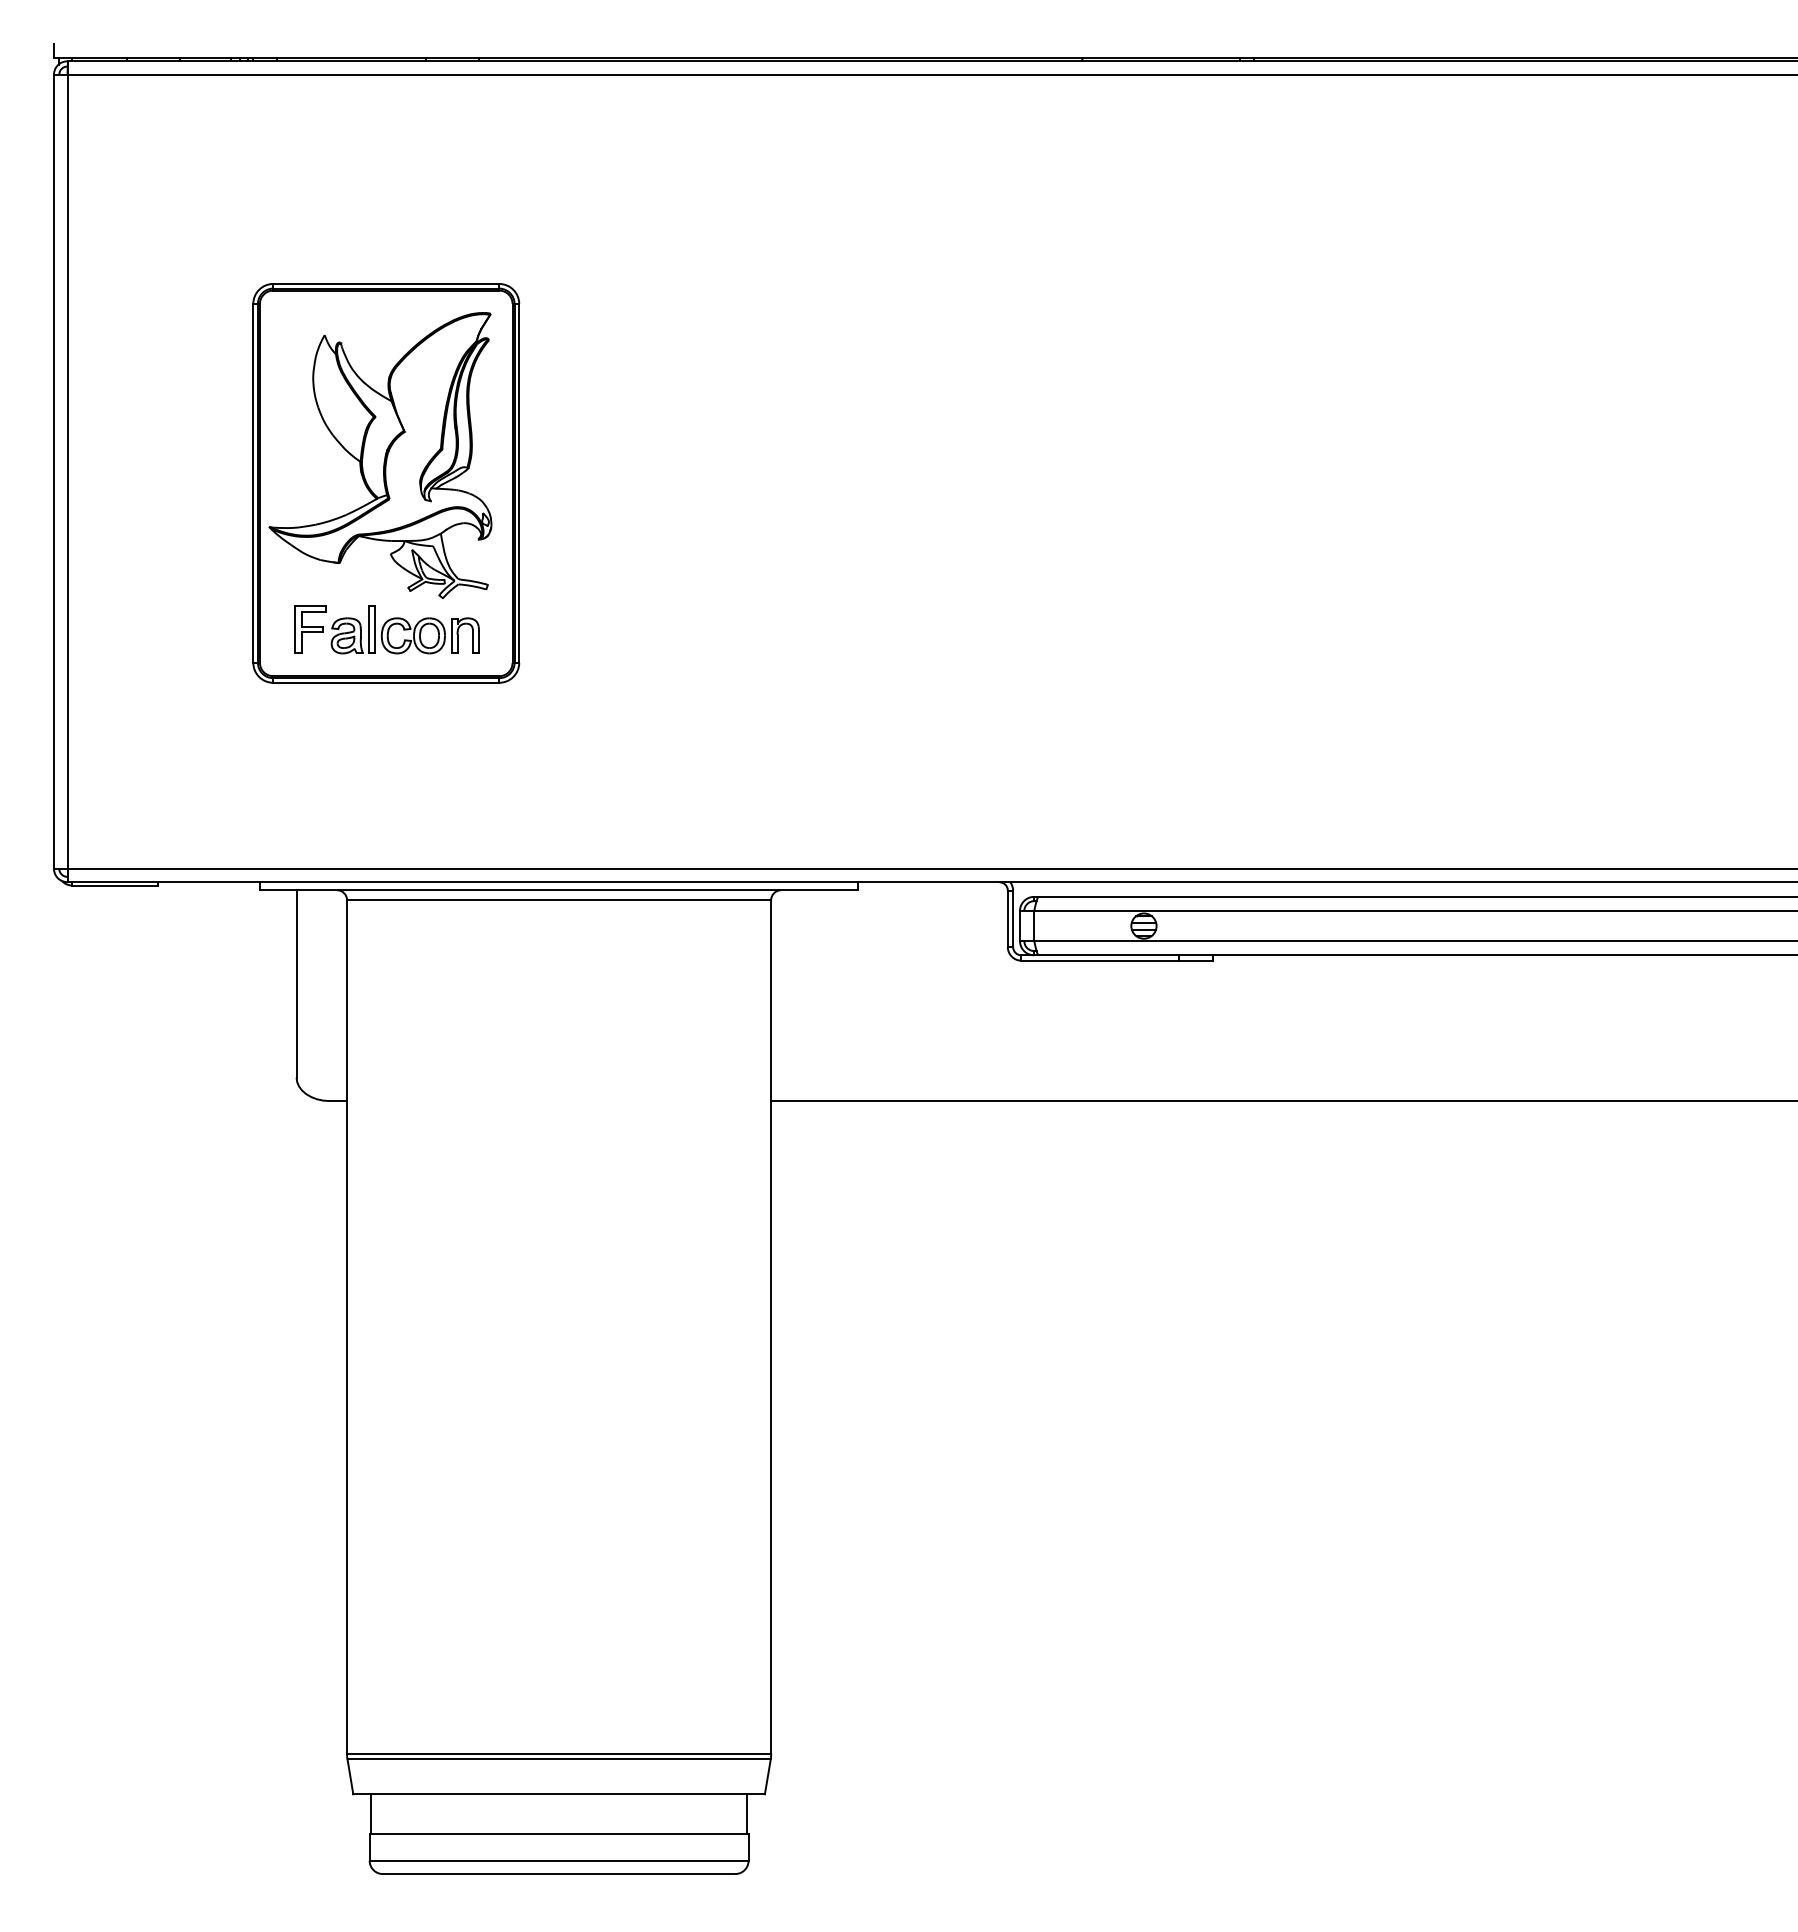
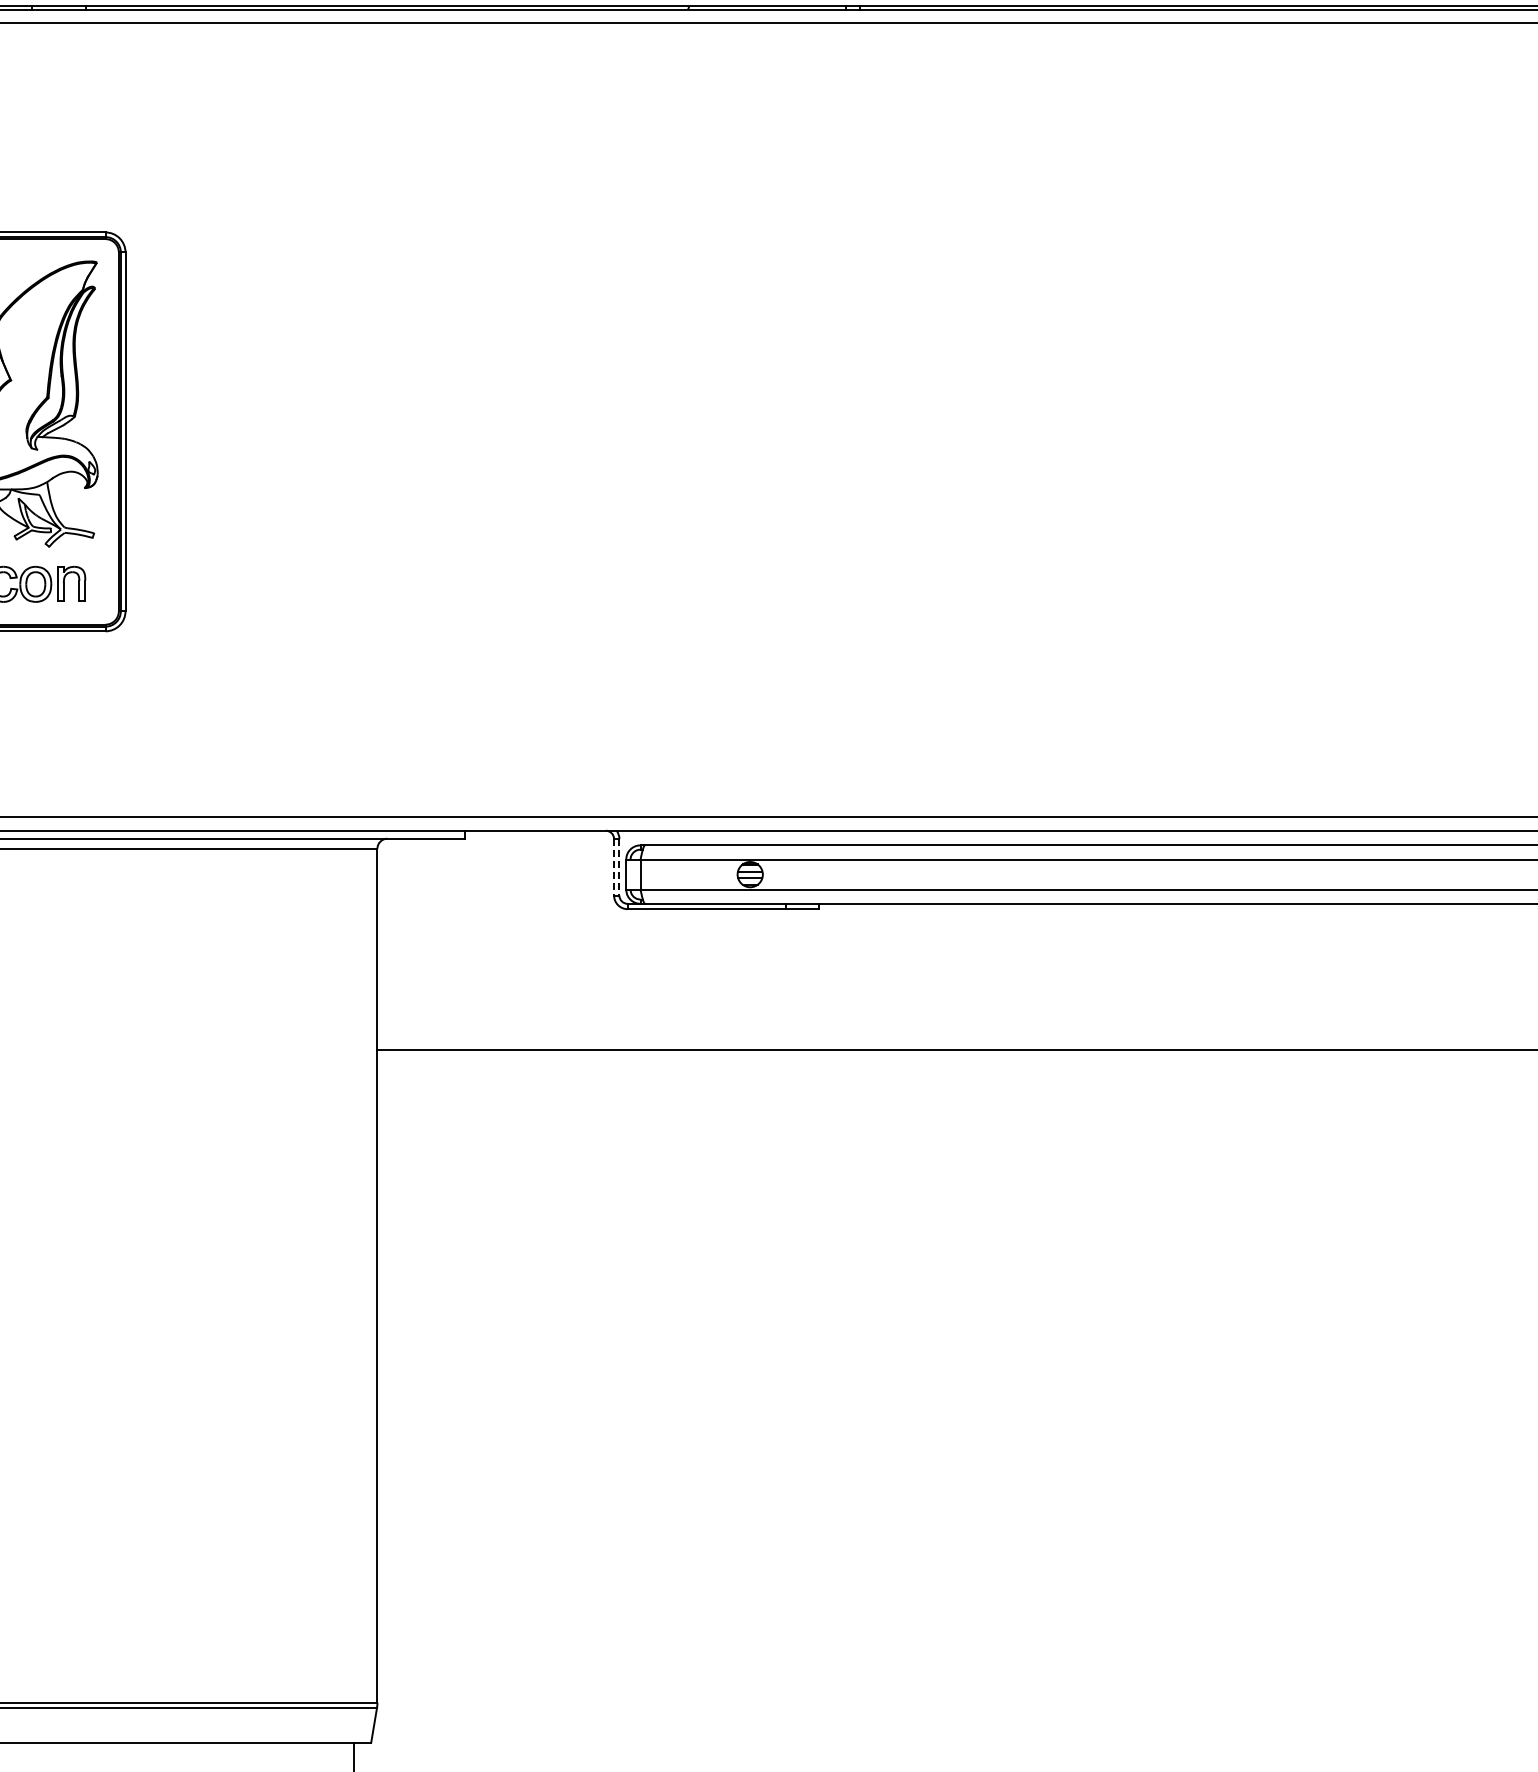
line: (1007, 919) -> (613, 868), solid -> dashed
line: (1013, 919) -> (619, 868), solid -> dashed

